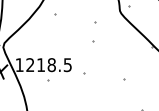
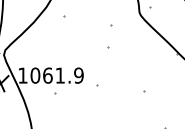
text: (48, 65) -> (56, 76), 1218.5 -> 1061.9

